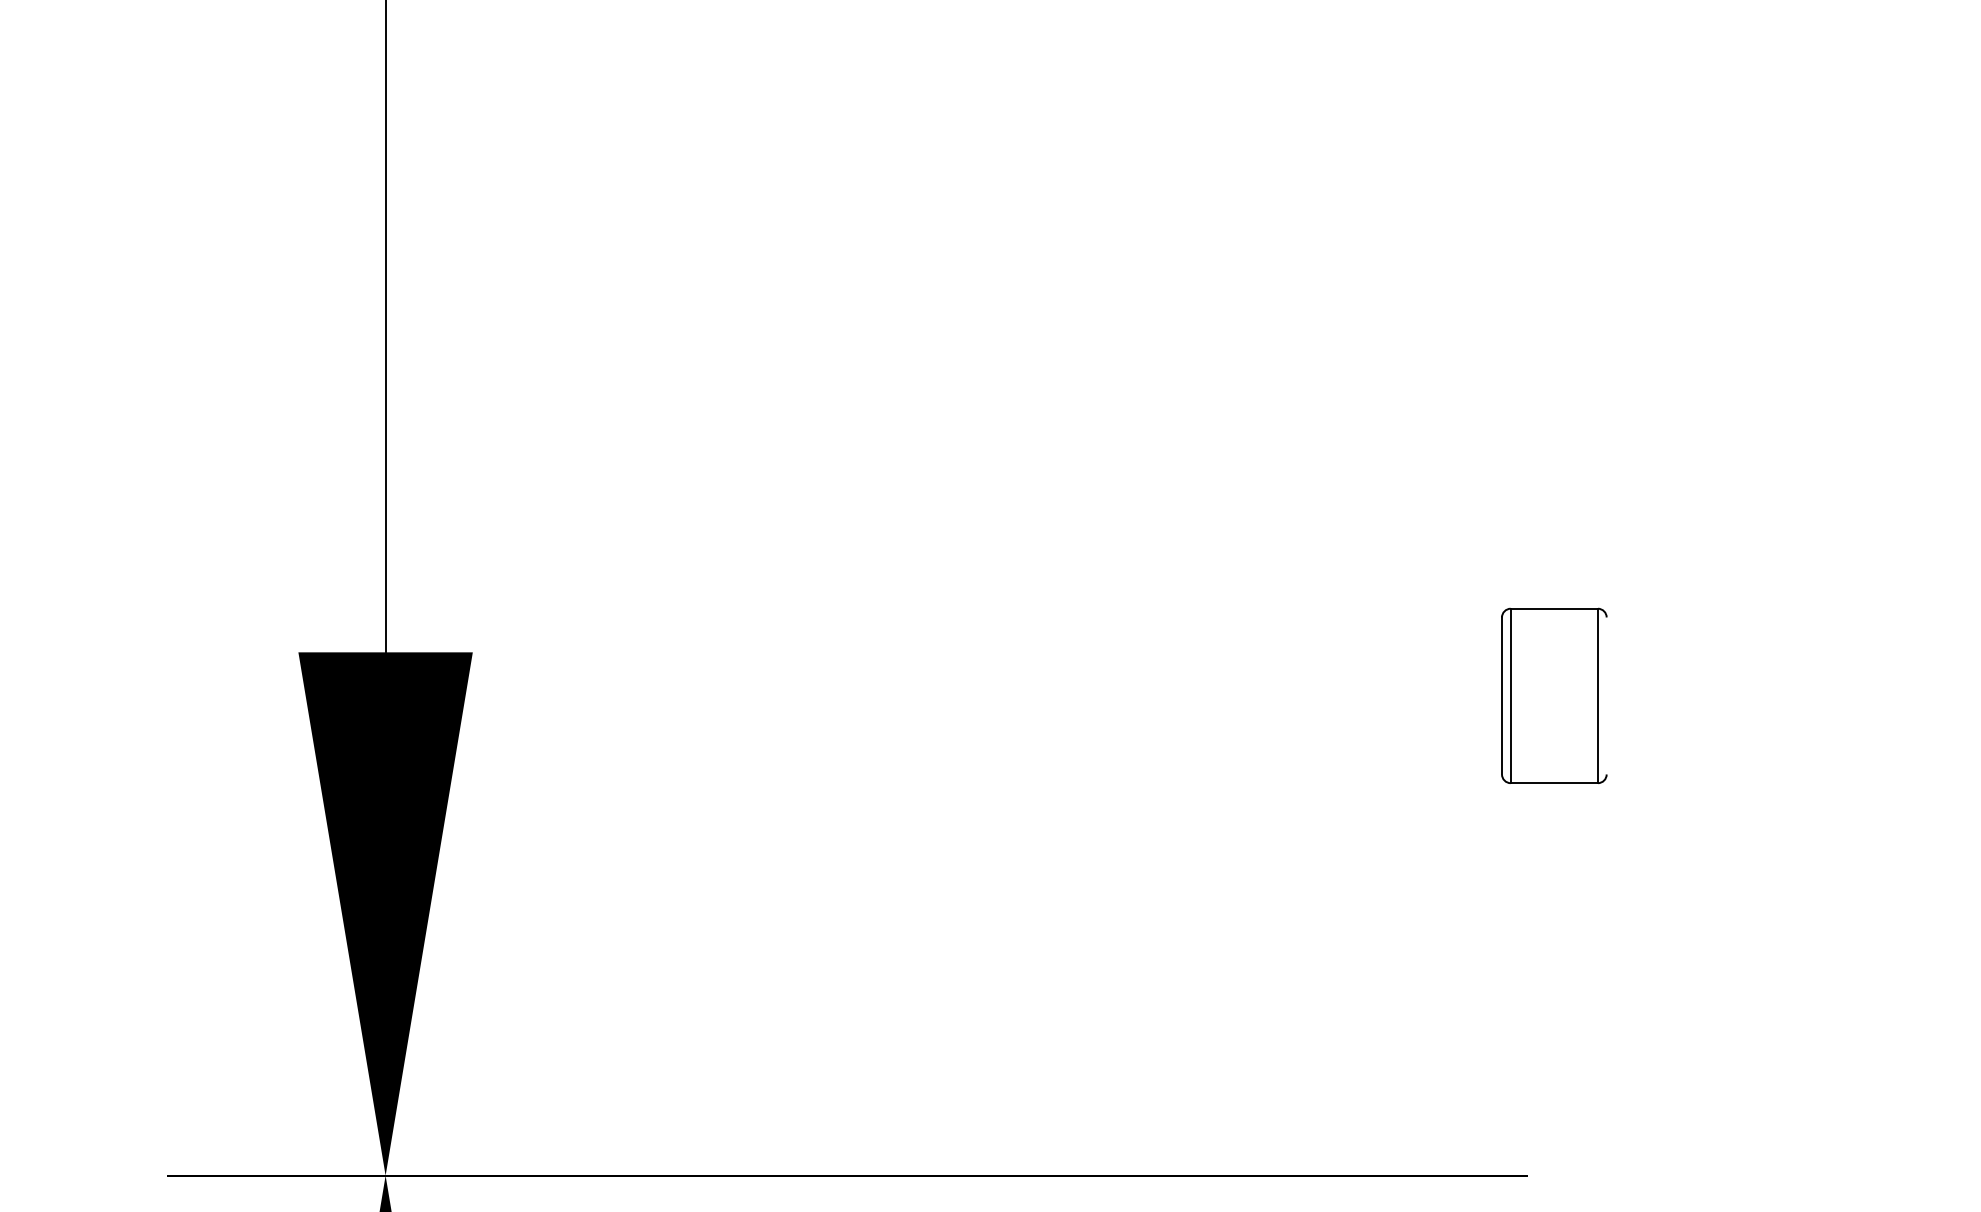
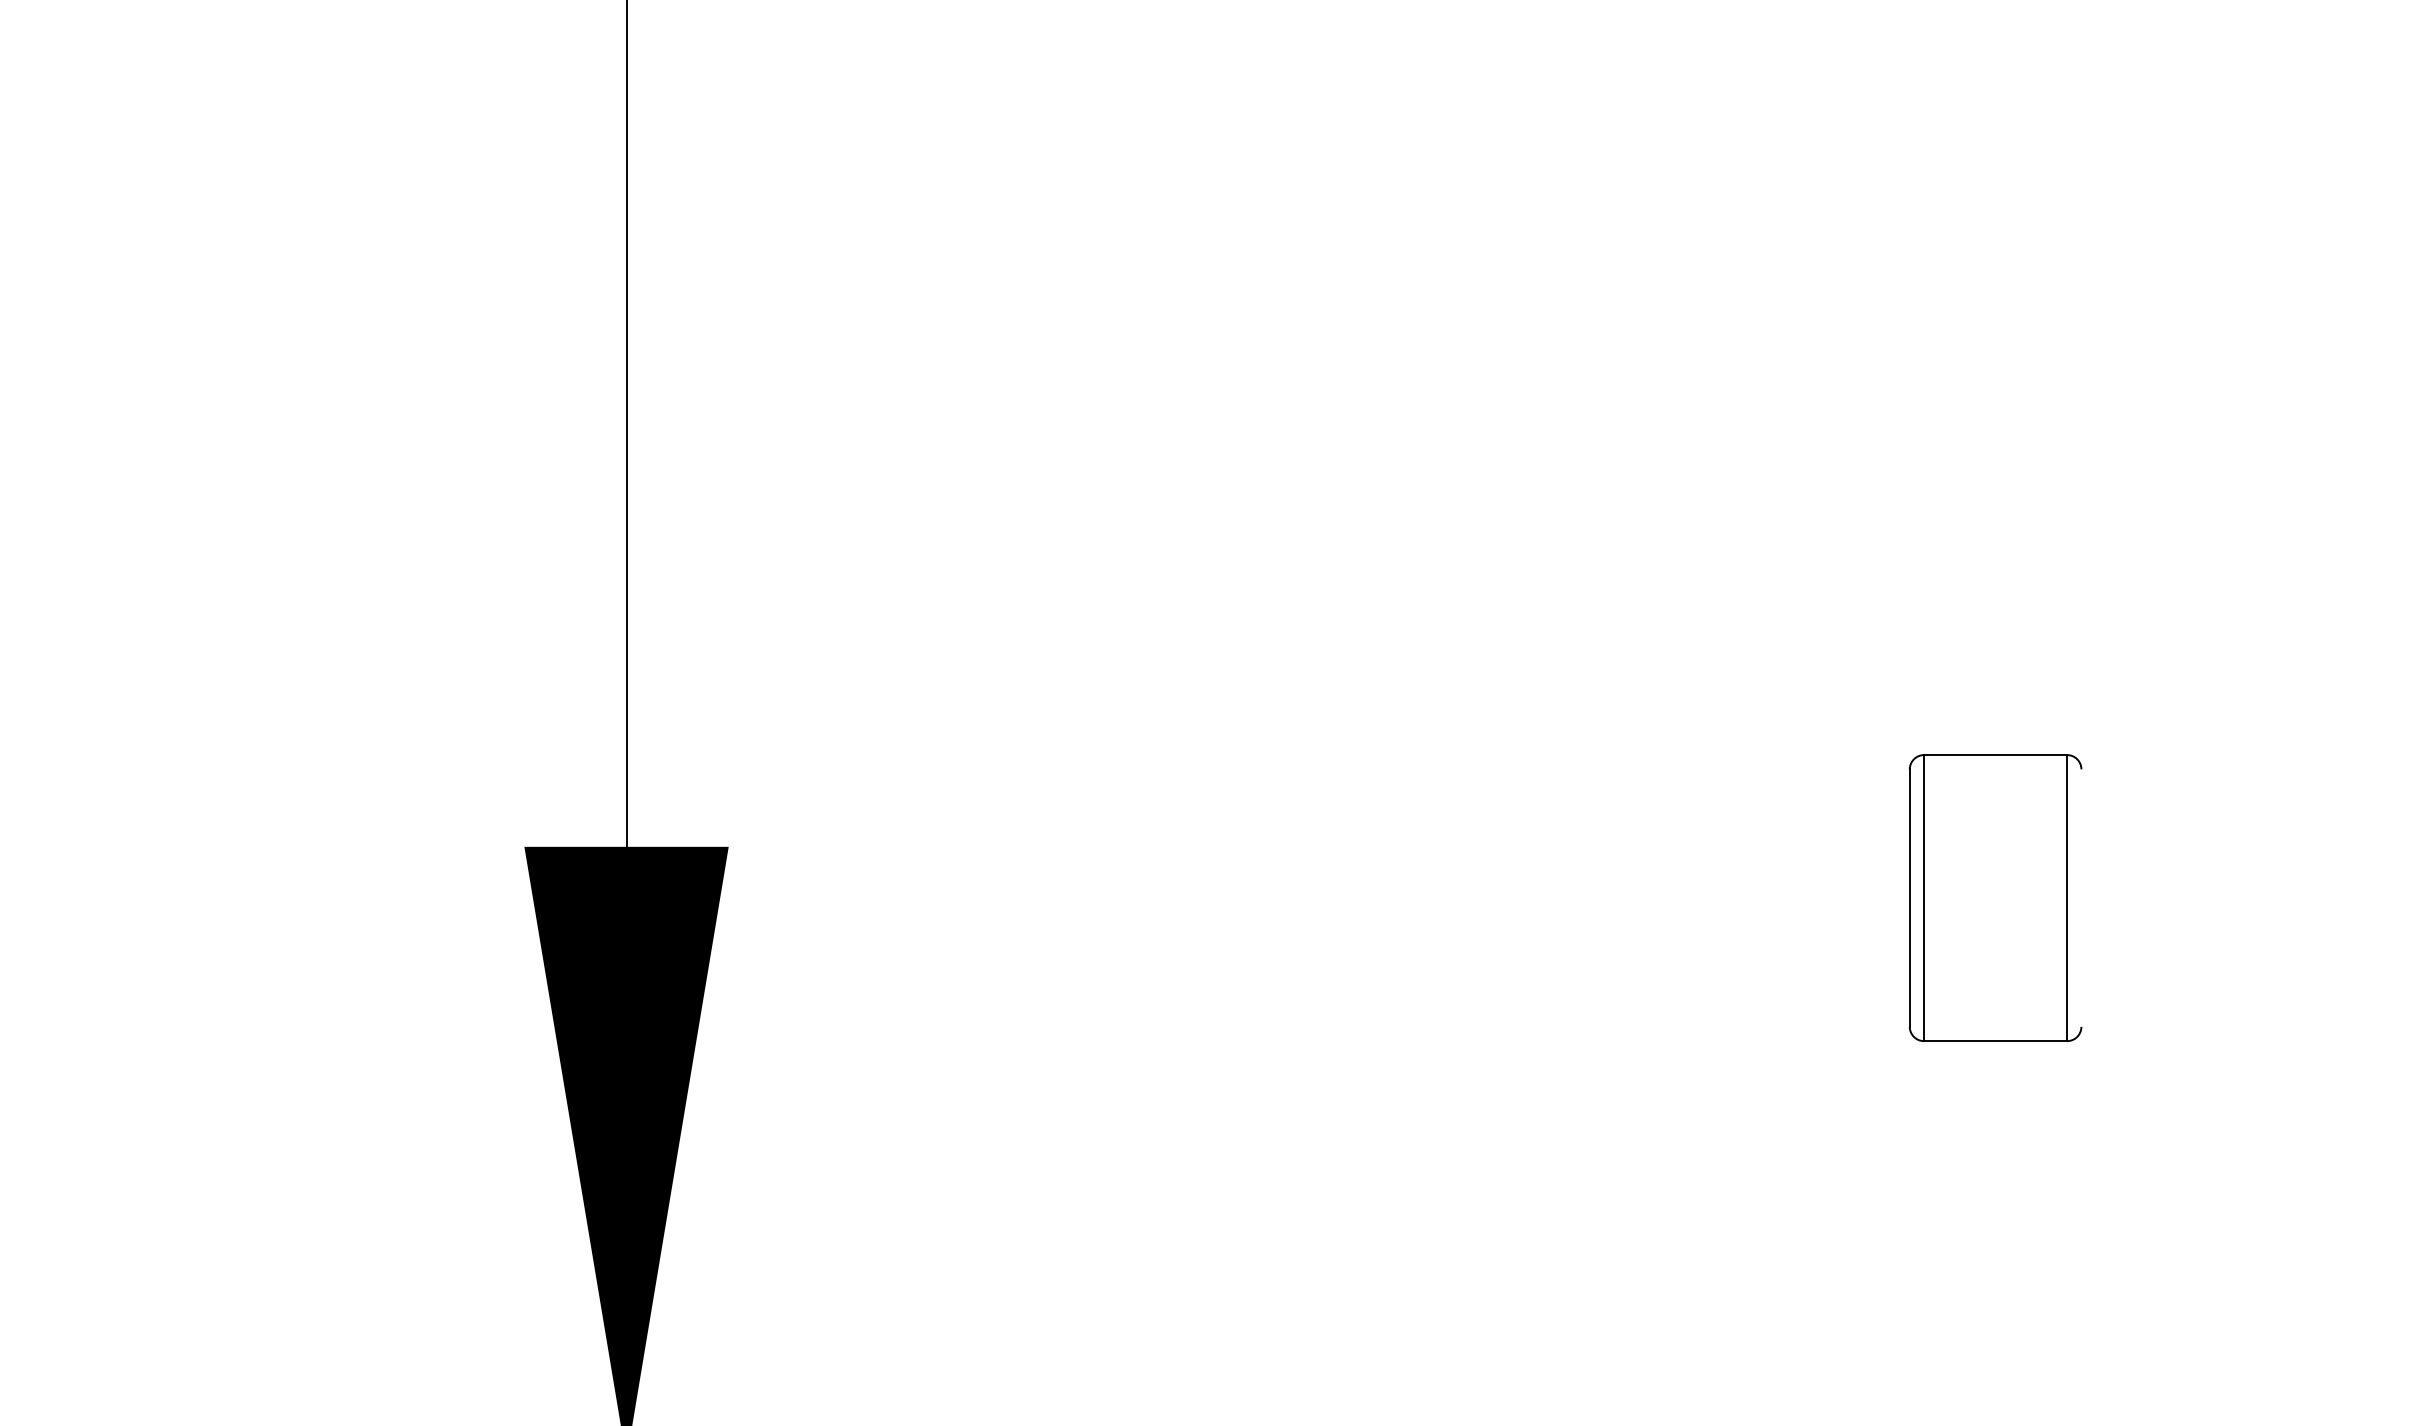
part: (1554, 695) -> (1995, 897), size x1.4

